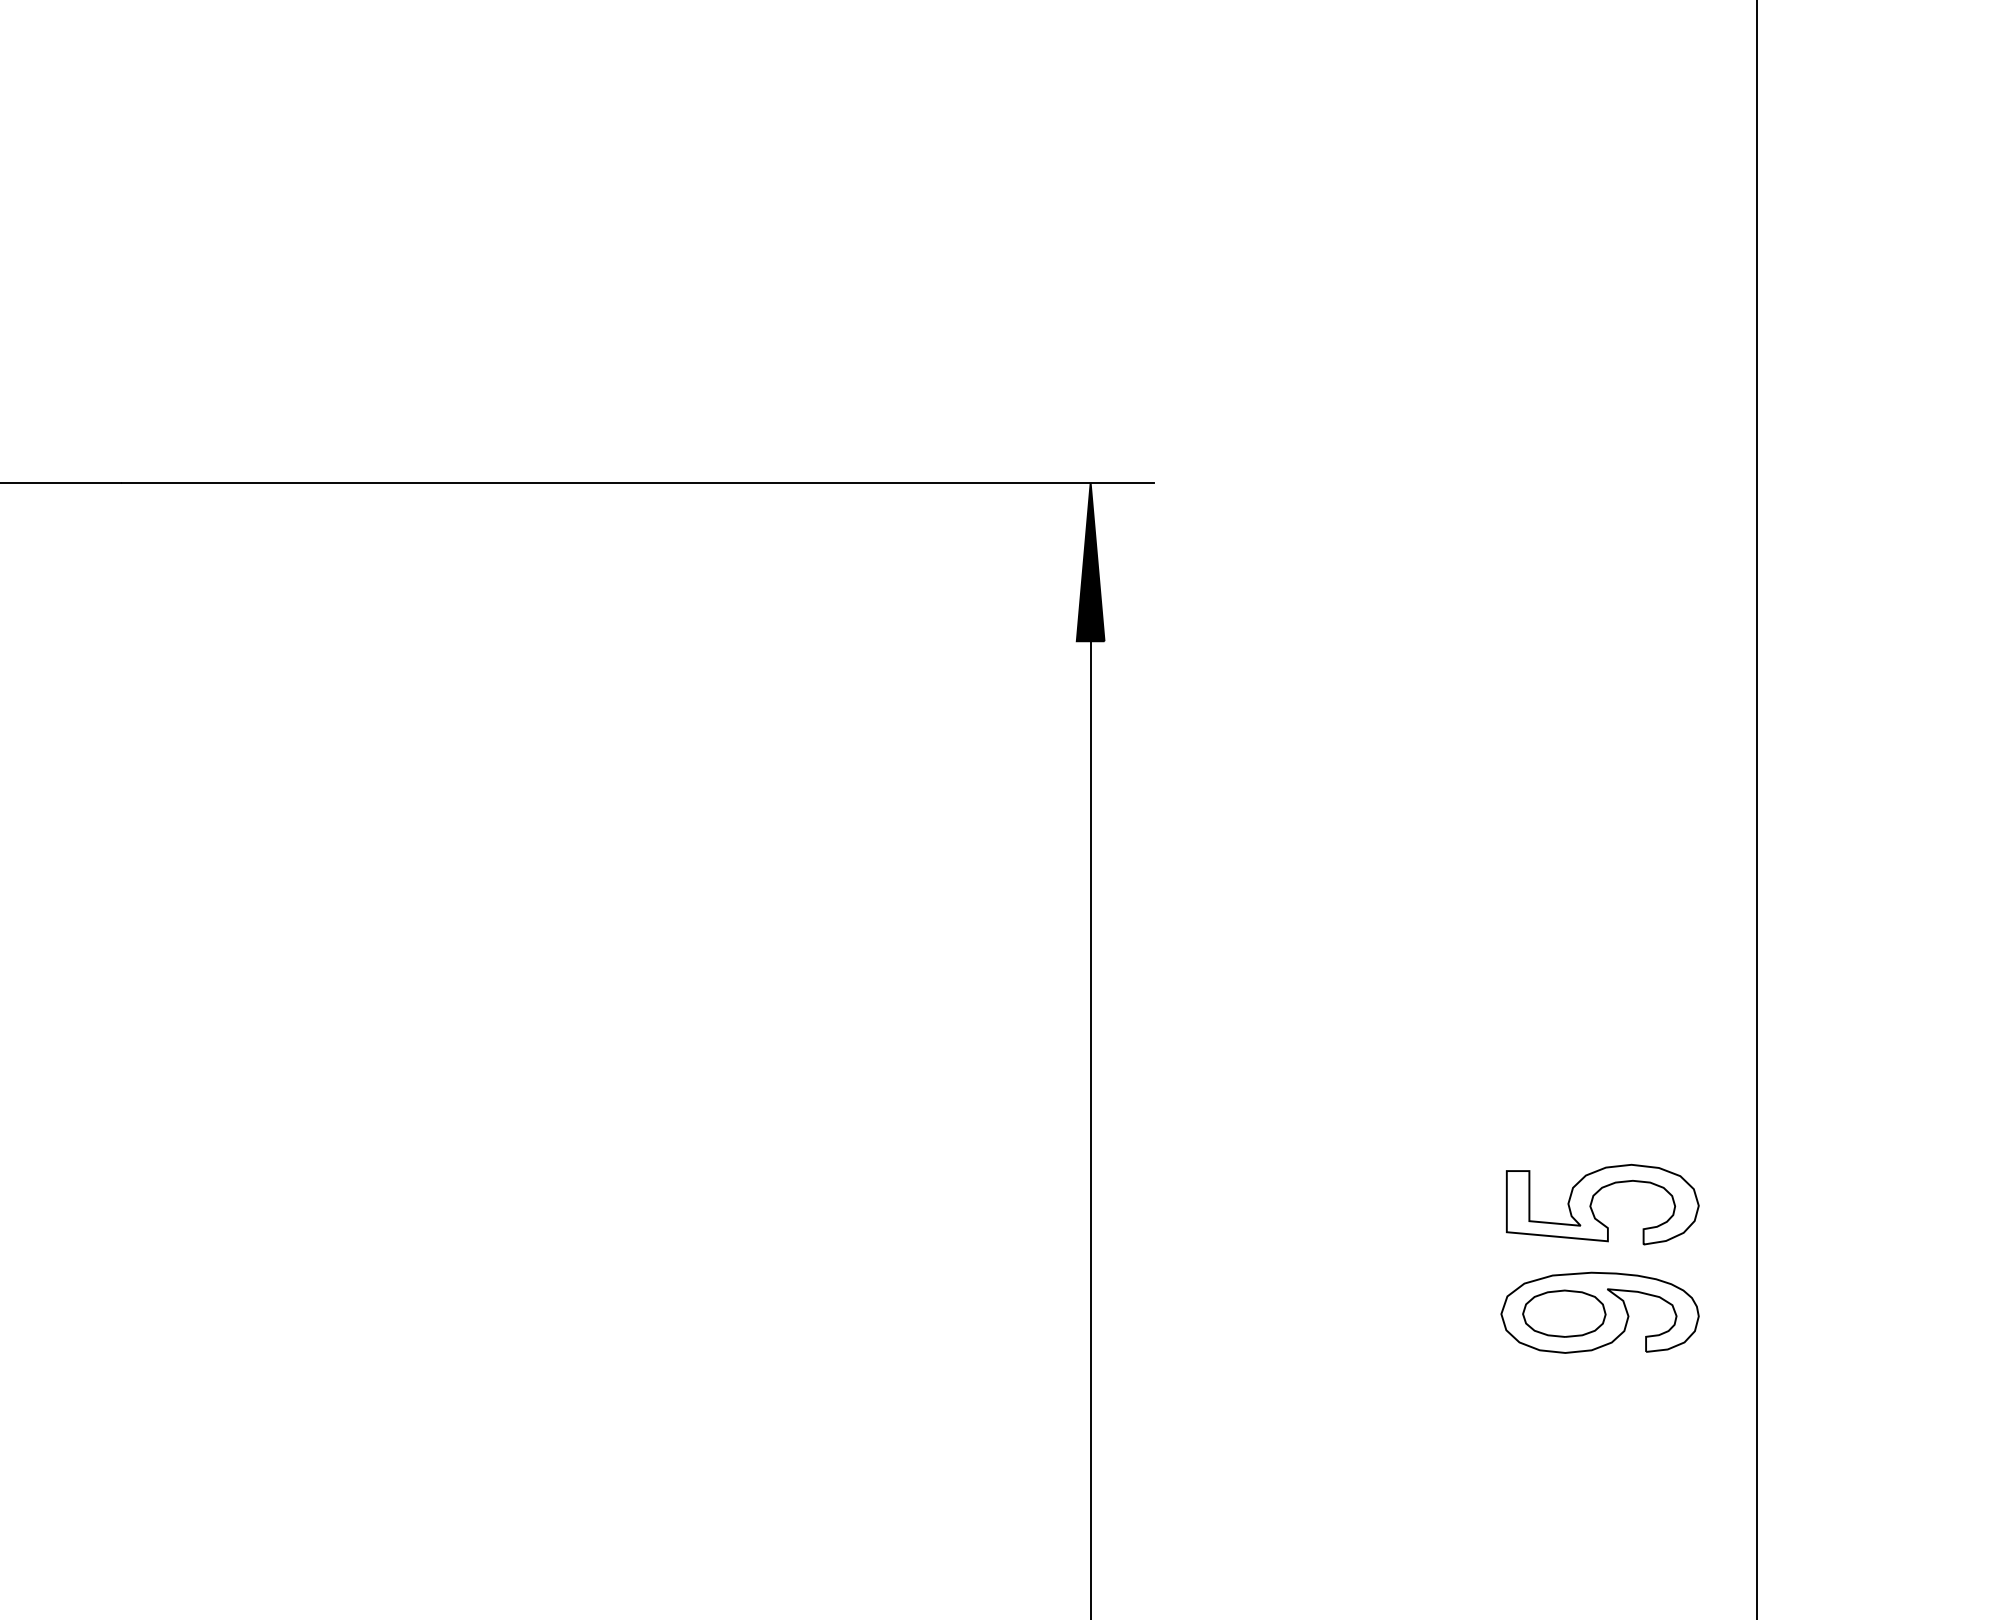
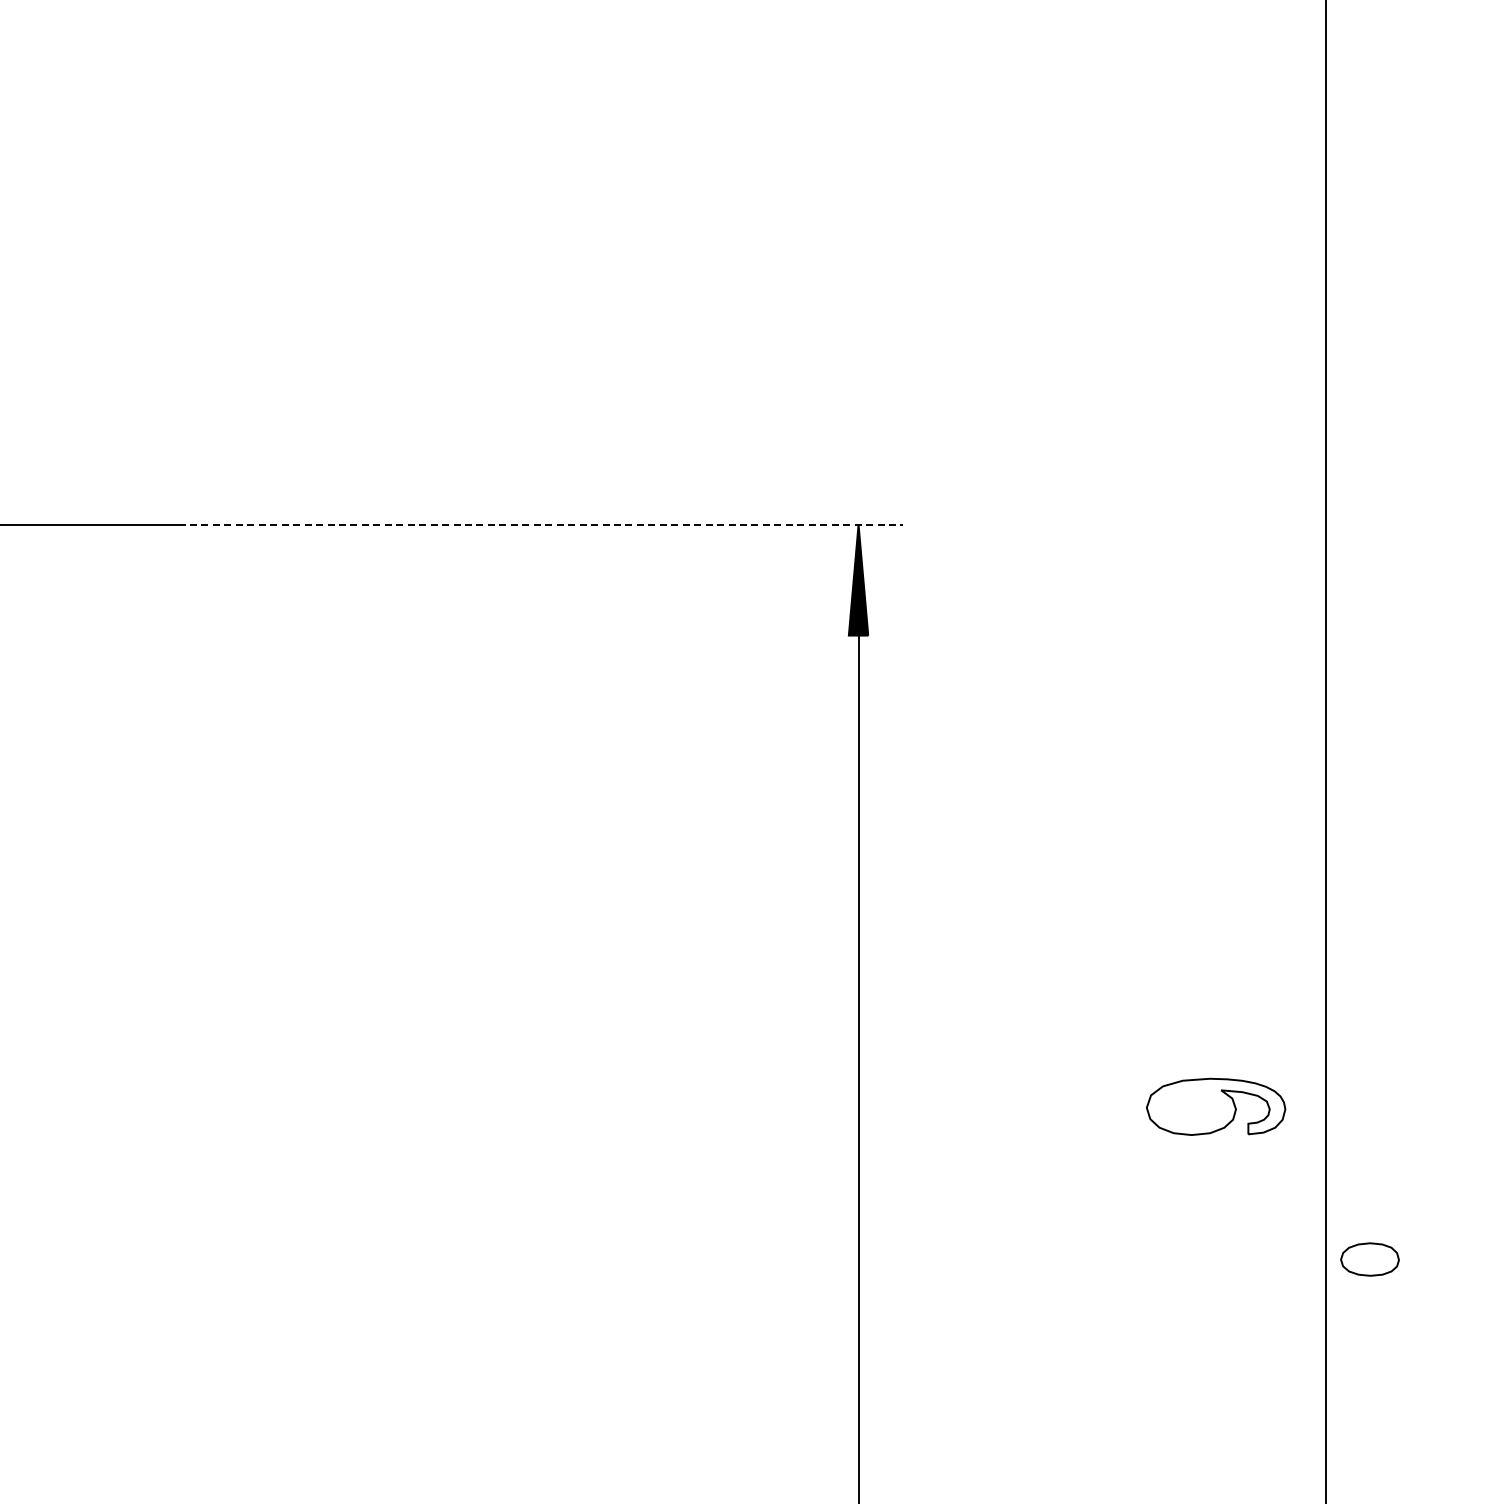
line: (638, 482) -> (541, 524), solid -> dashed
part: (1593, 1201) -> (1211, 1028), removed
part: (1563, 1313) -> (1369, 1259), moved

